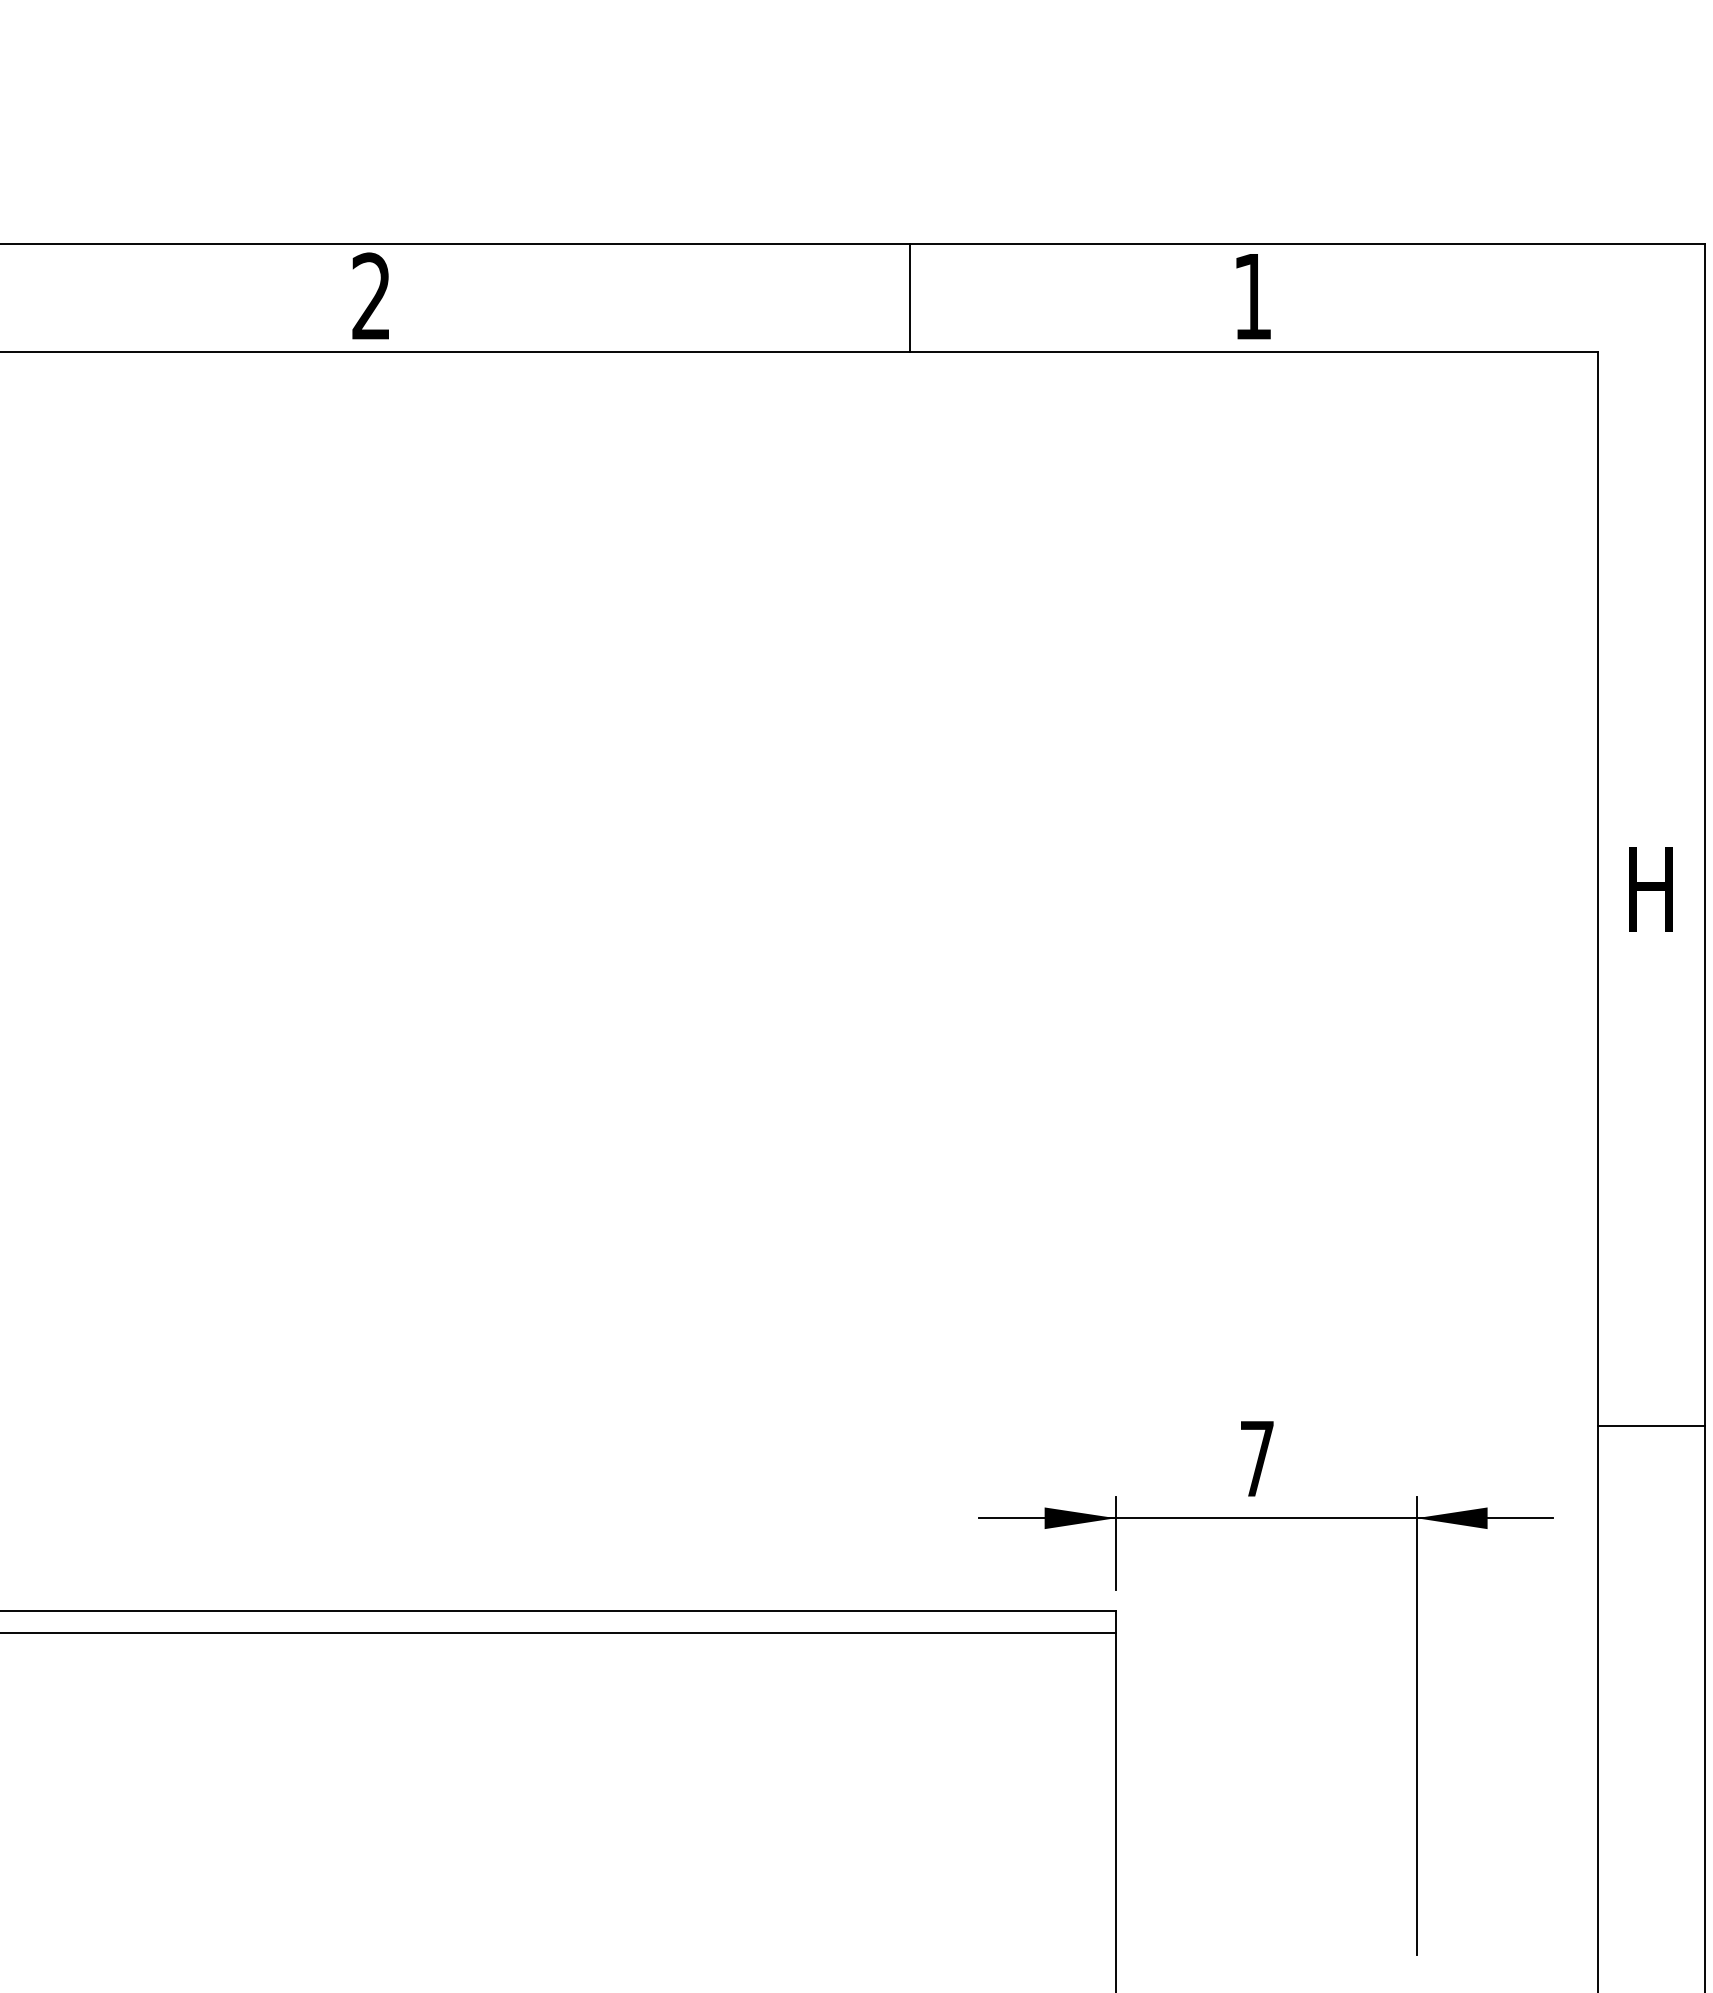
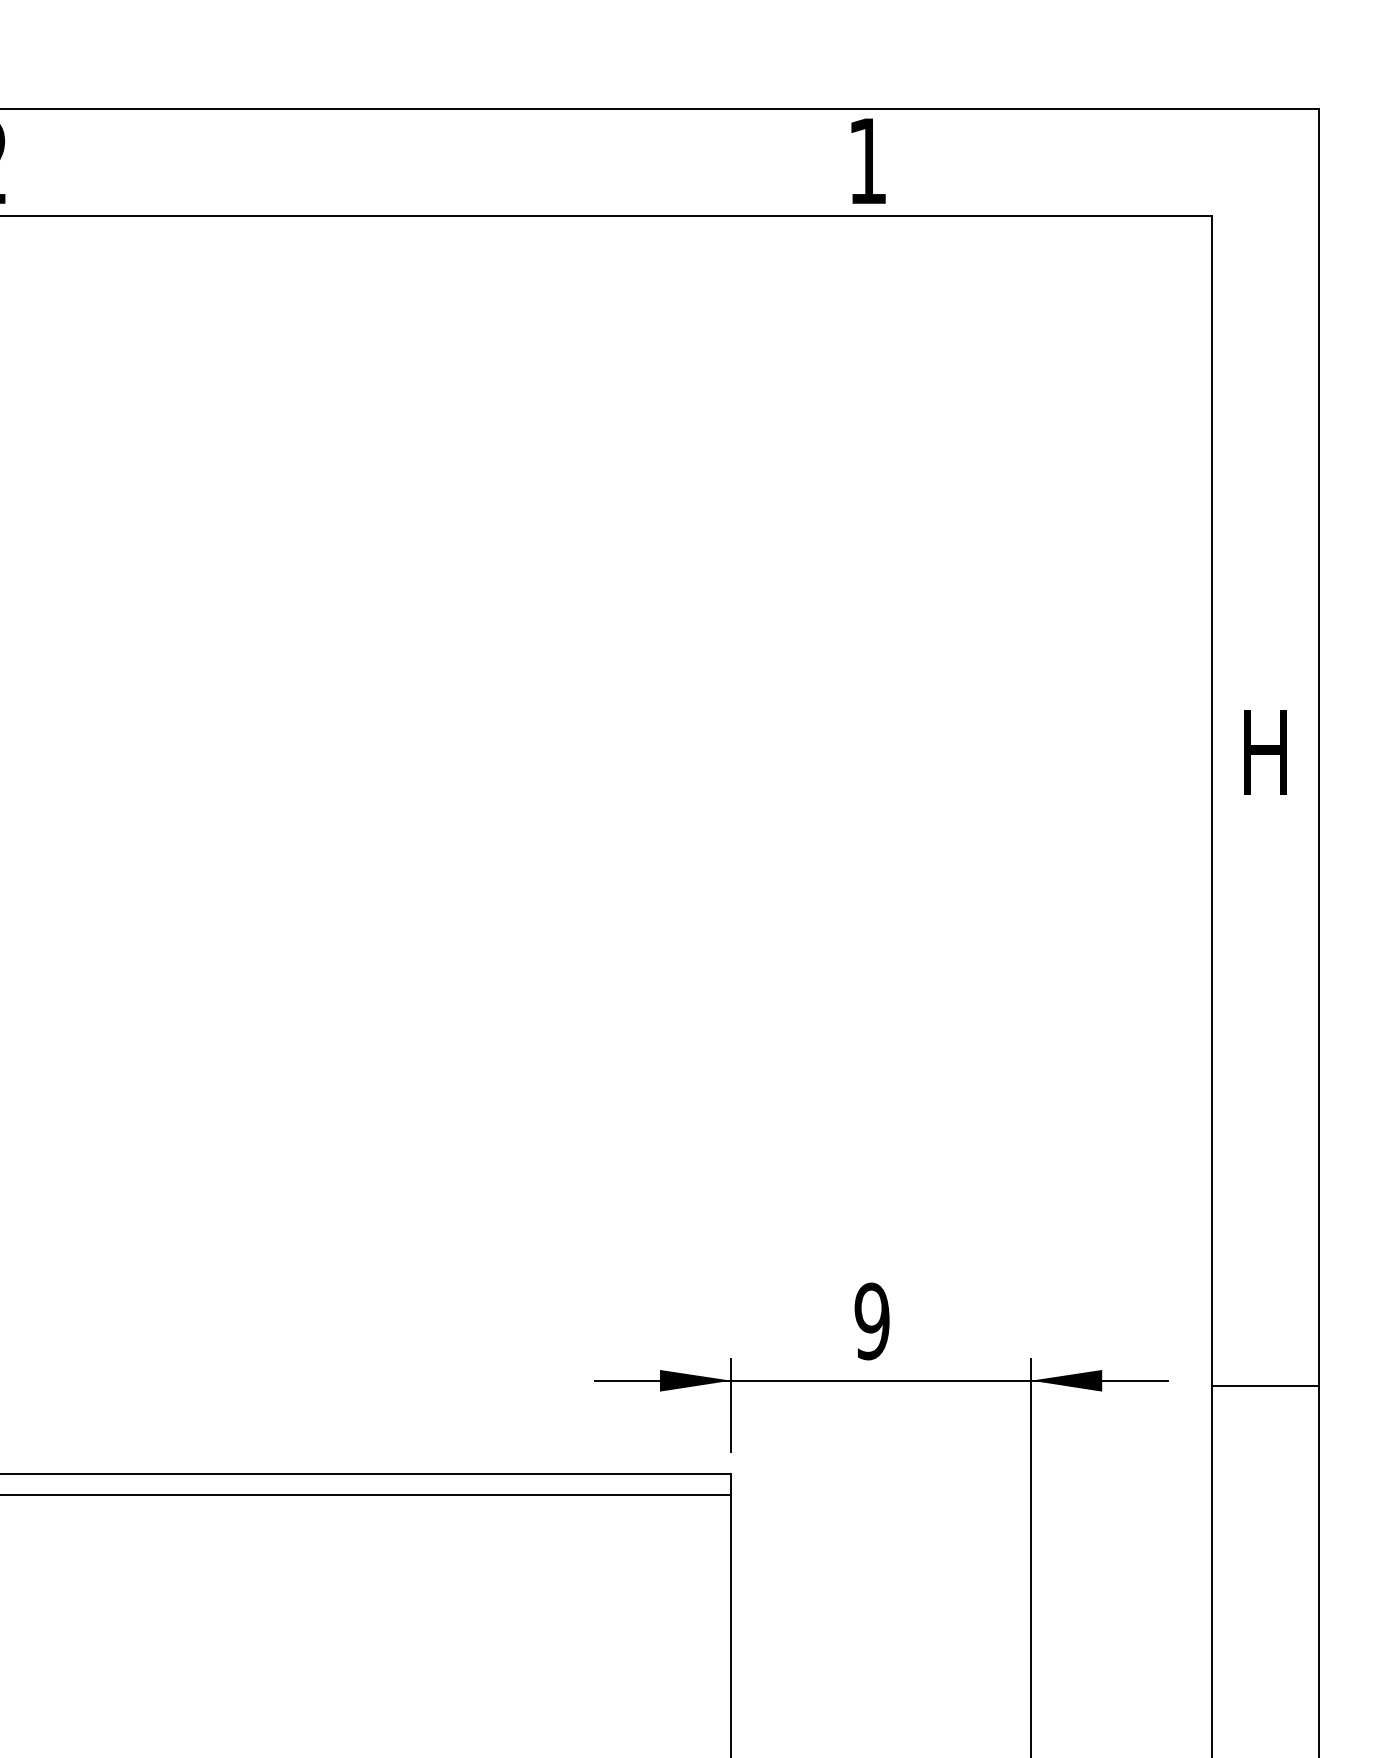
line: (909, 297) -> (525, 162), removed
line: (1651, 1426) -> (1265, 1385), moved
text: (1256, 1458) -> (871, 1321), 7 -> 9

